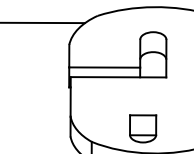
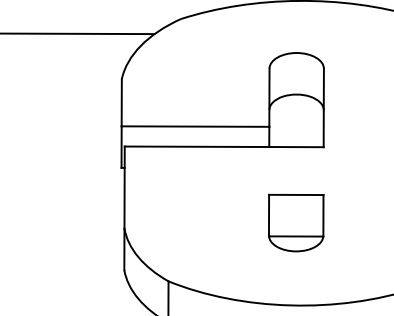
part: (143, 128) -> (297, 222), moved

